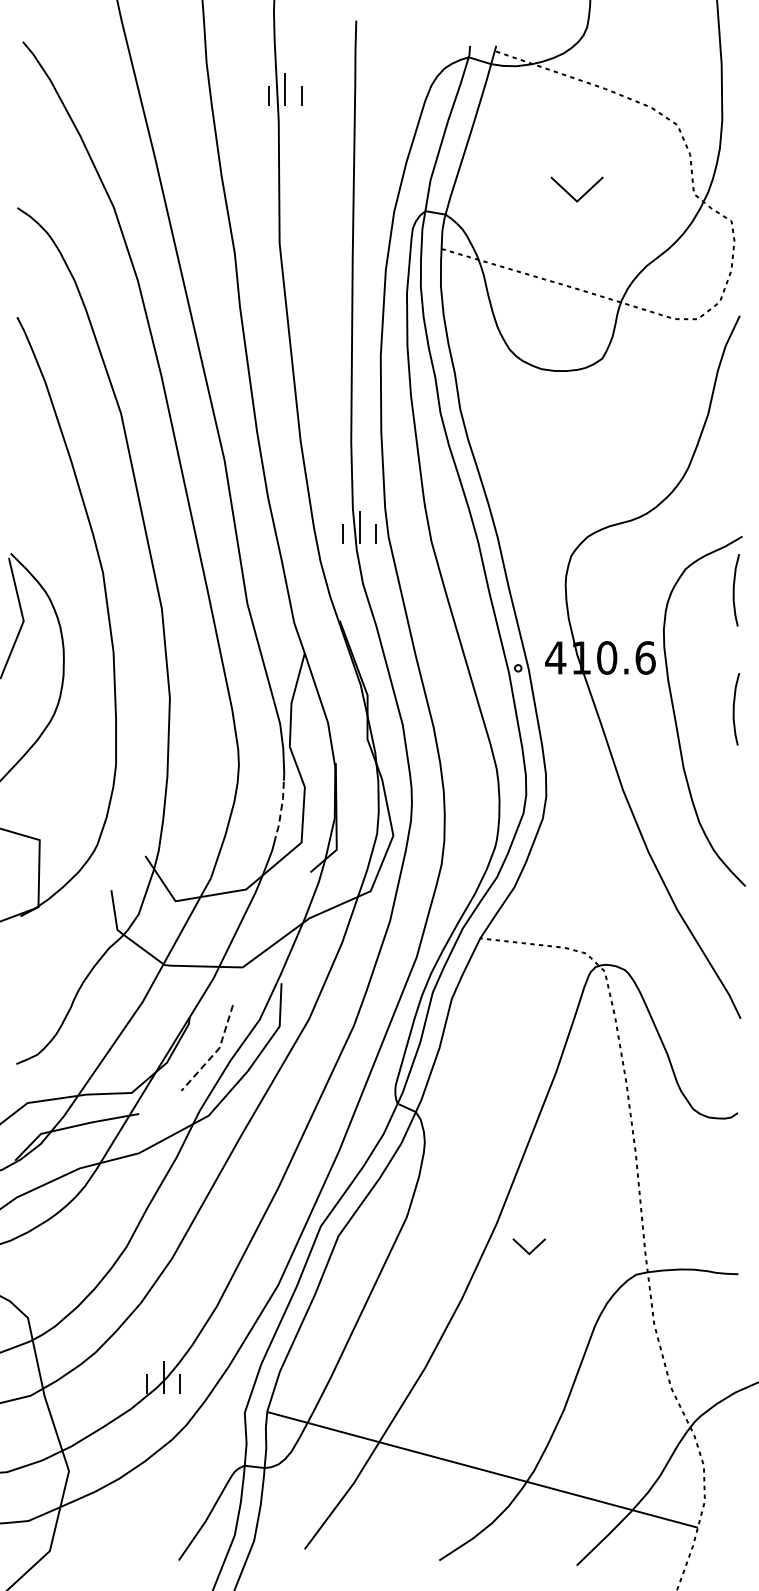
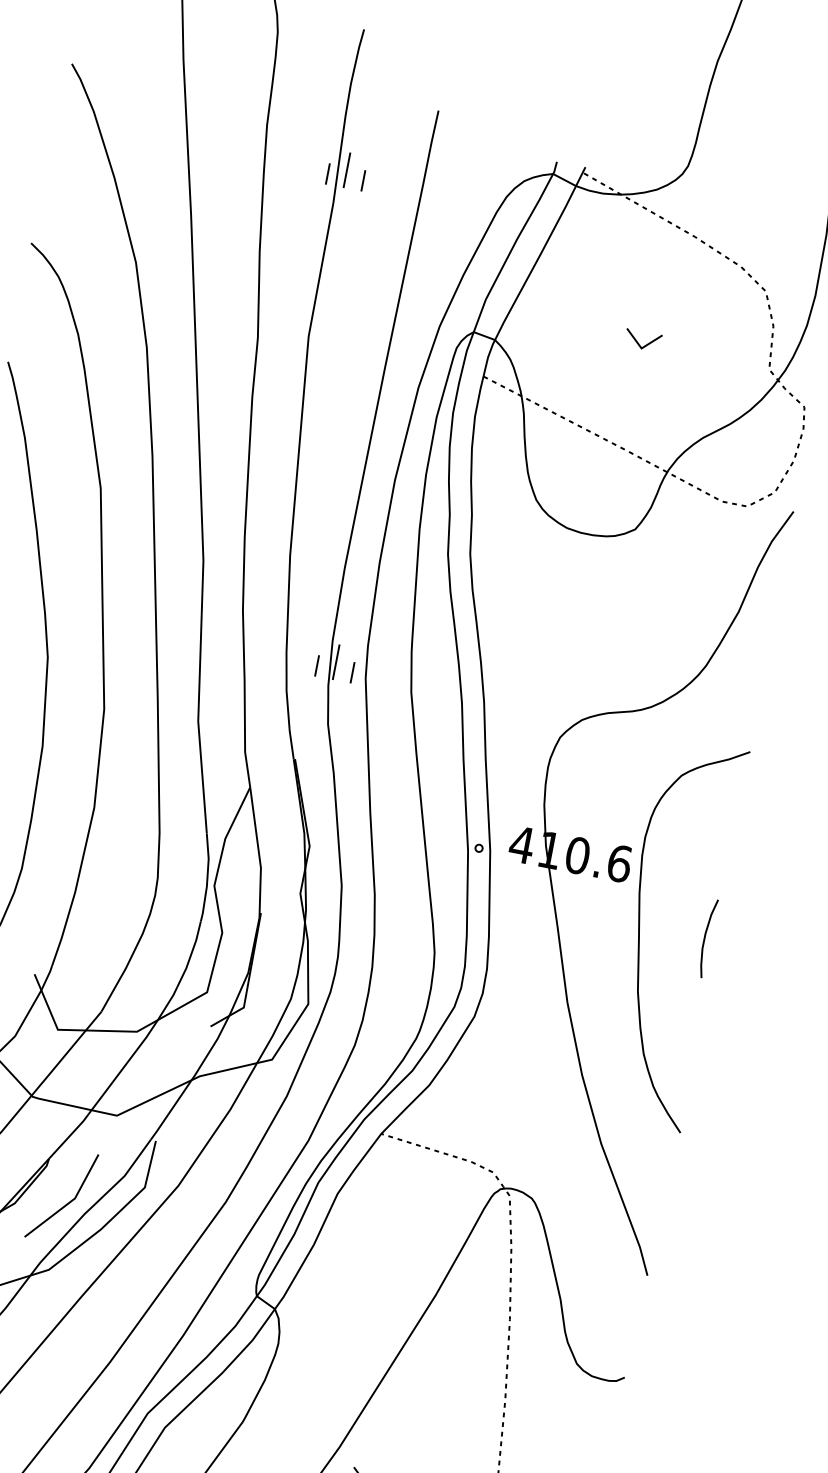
part: (576, 189) -> (642, 340), size x0.62
curve: (734, 590) -> (730, 808), removed
line: (280, 812) -> (190, 955), dashed -> solid
line: (215, 1052) -> (69, 1202), dashed -> solid

